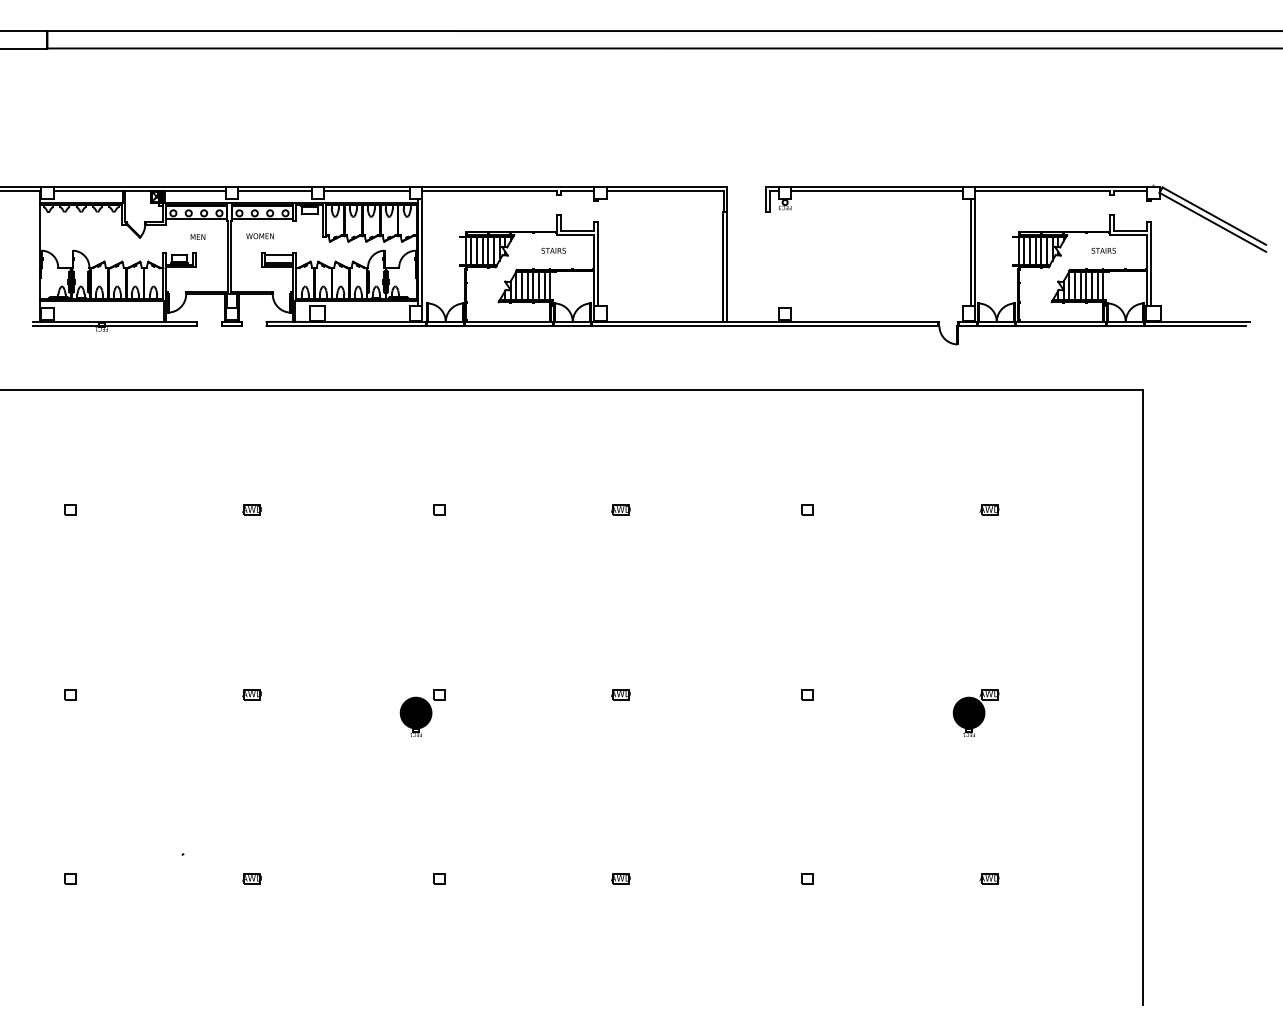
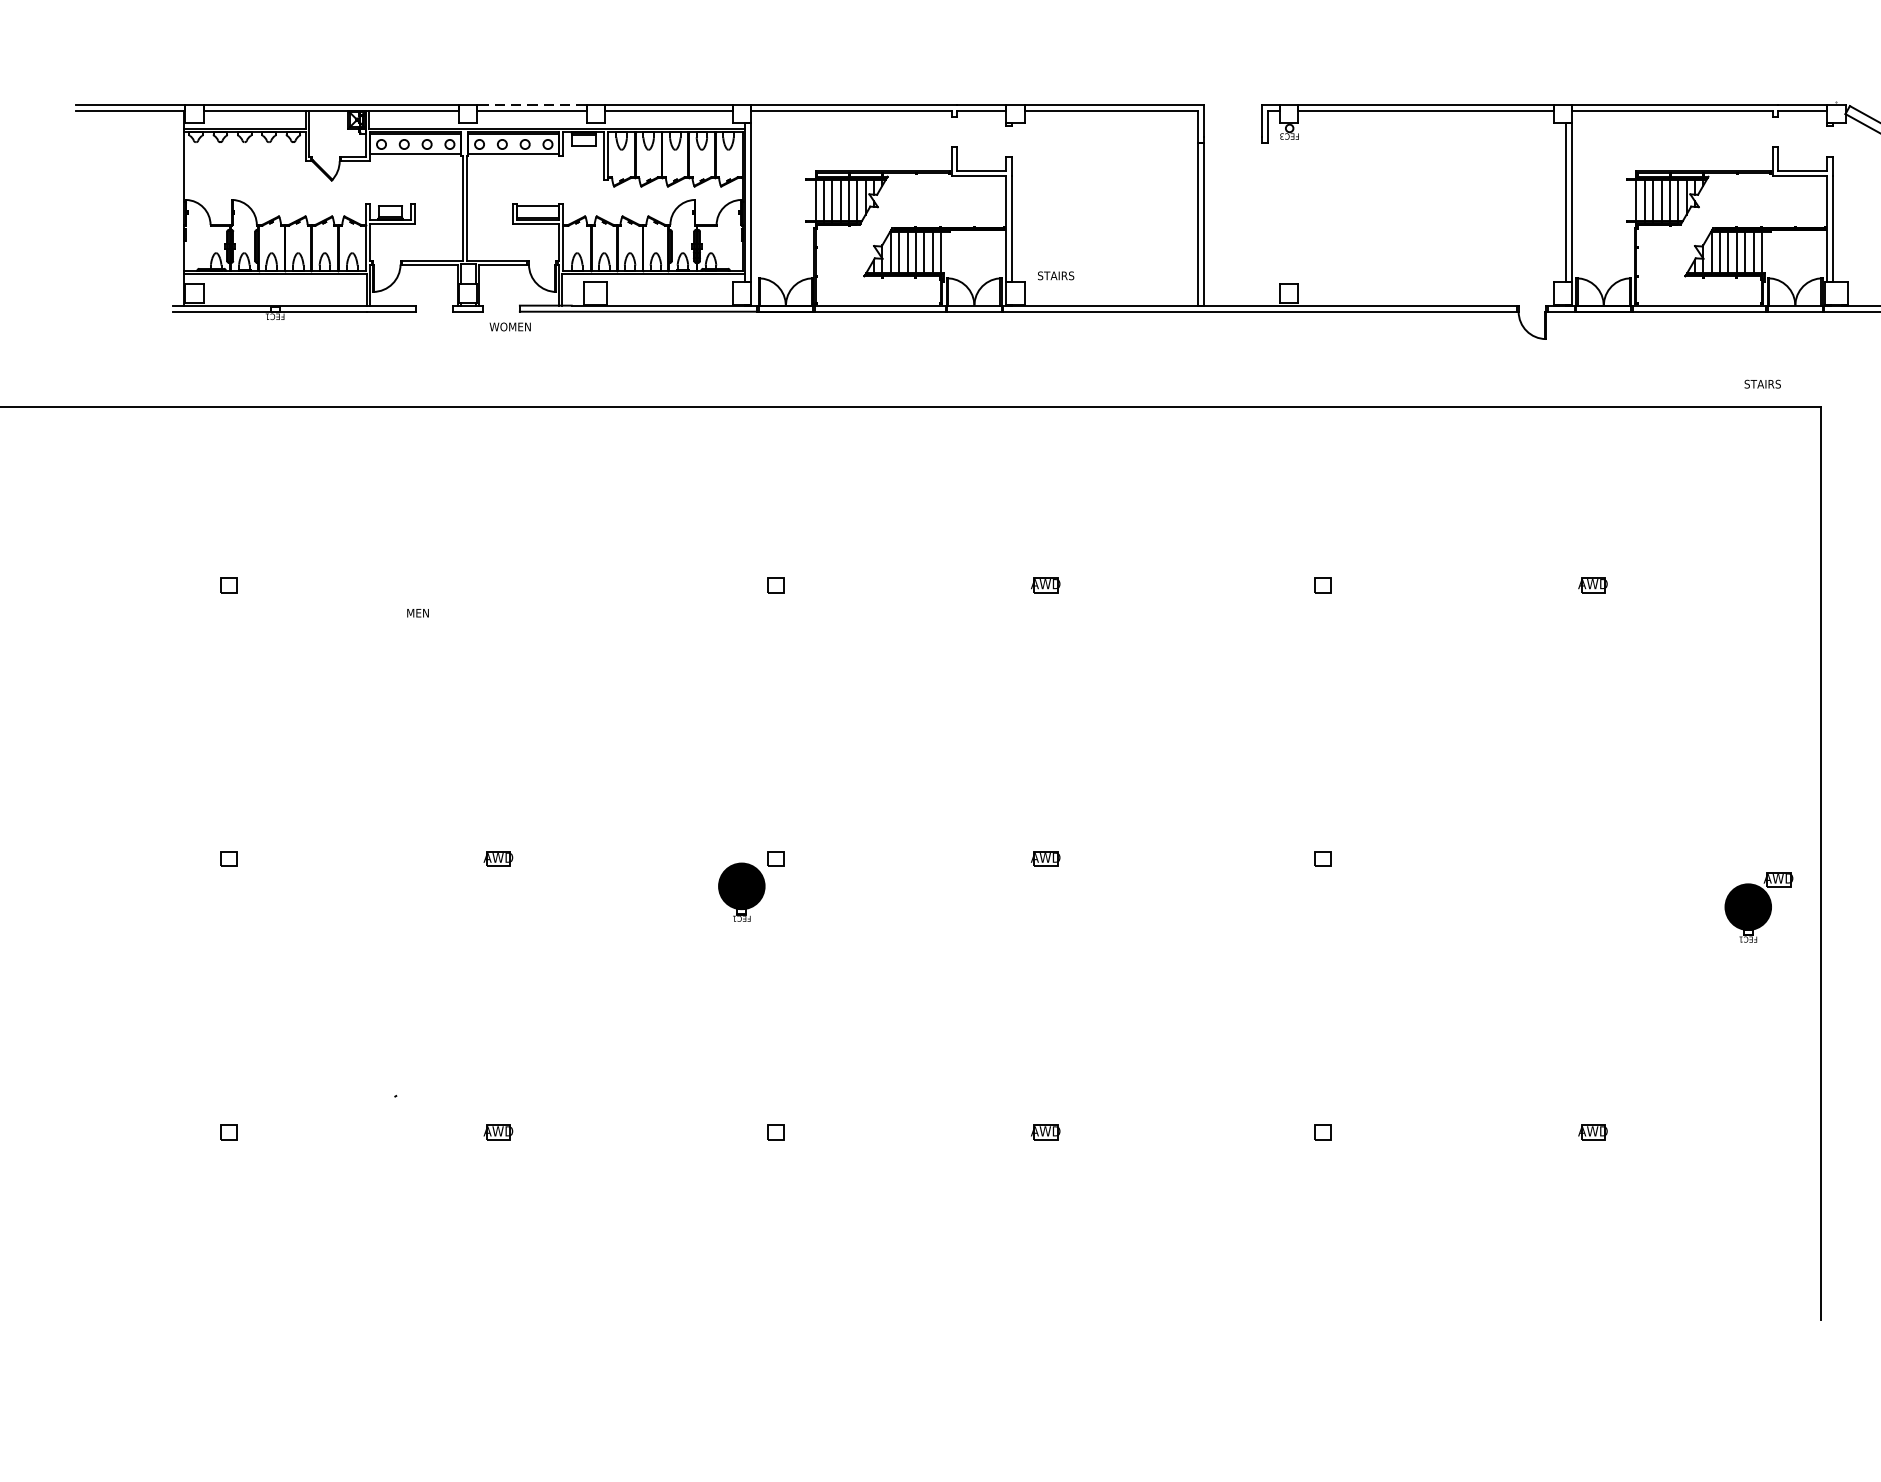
line: (274, 186) -> (531, 104), solid -> dashed
text: (197, 236) -> (417, 612), moved
text: (259, 236) -> (509, 327), moved
text: (553, 250) -> (1055, 275), moved
text: (1103, 250) -> (1762, 383), moved
part: (252, 509) -> (498, 584), removed
part: (975, 712) -> (1757, 906), moved

